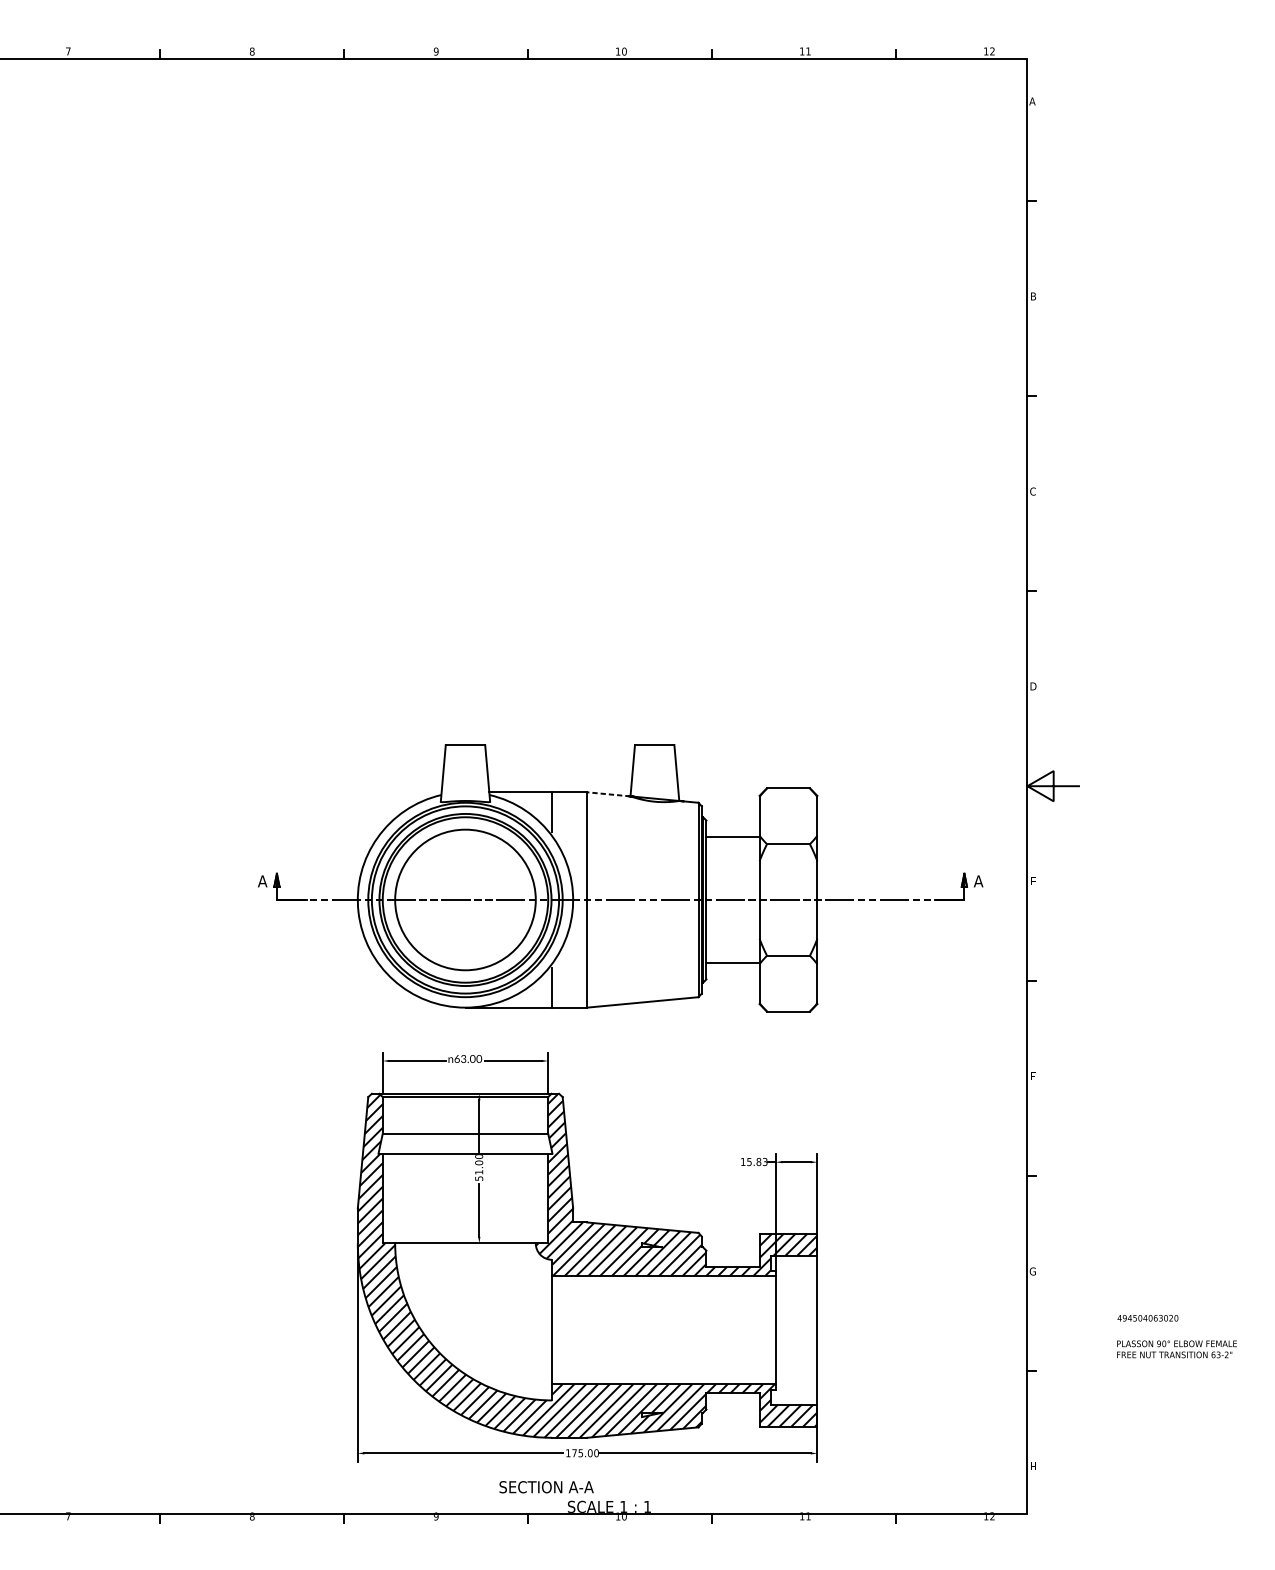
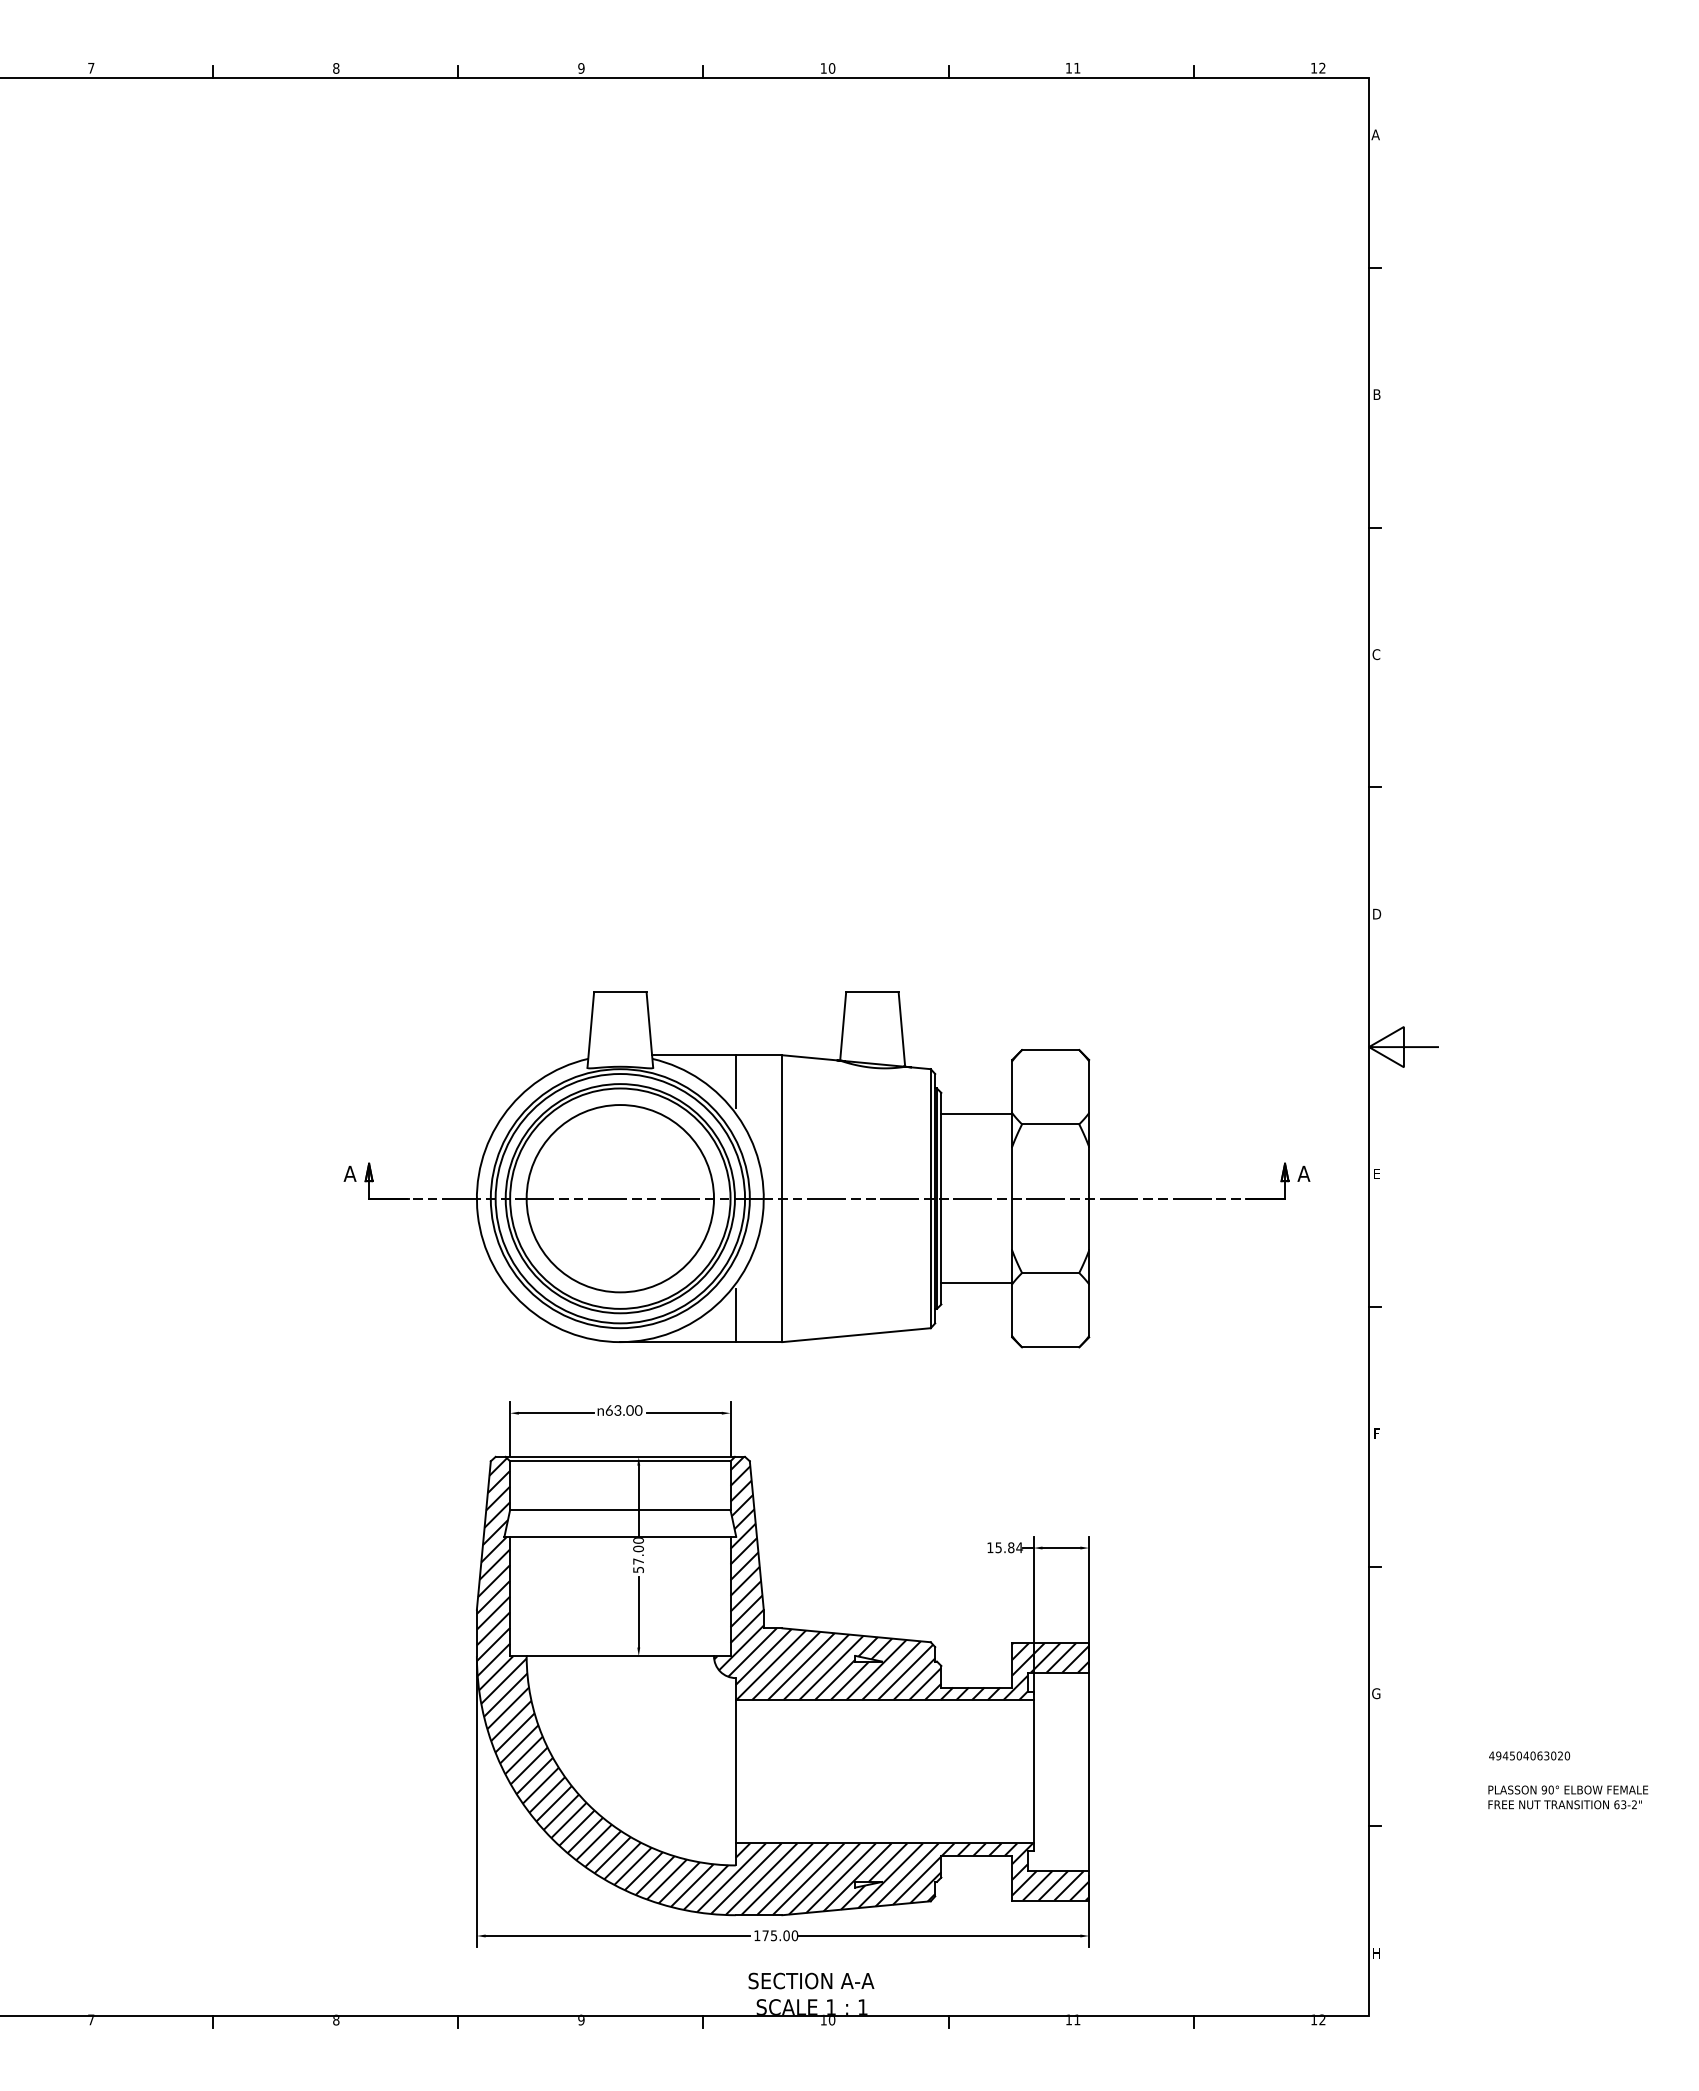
line: (608, 794) -> (810, 1057), dashed -> solid
text: (765, 1161) -> (1019, 1547), 15.83 -> 15.84
text: (479, 1172) -> (638, 1561), 51.00 -> 57.00
text: (546, 1486) -> (811, 1980), moved

